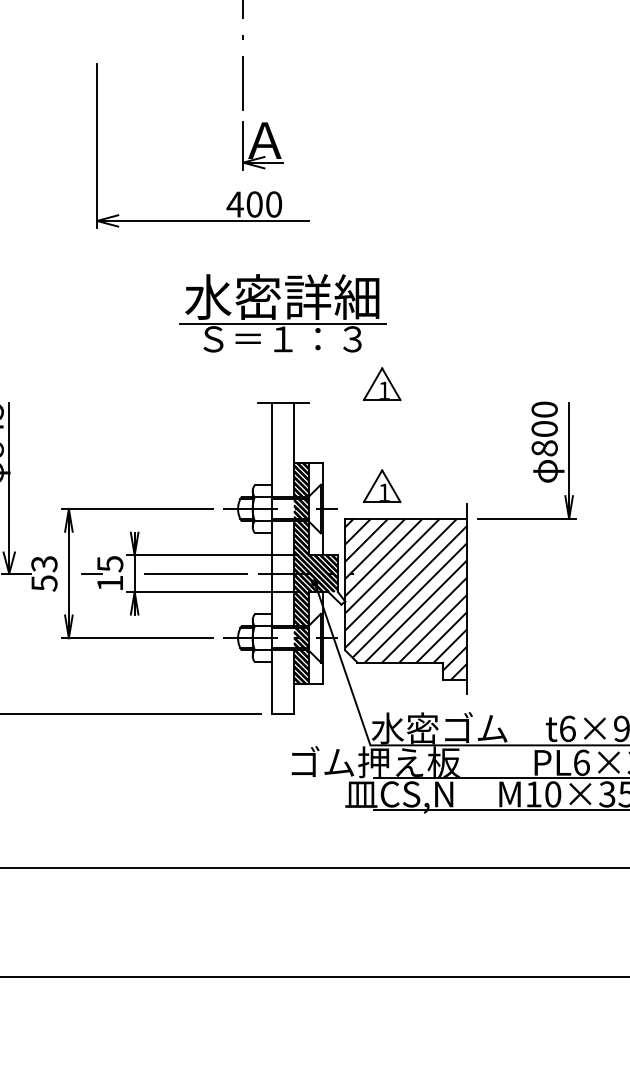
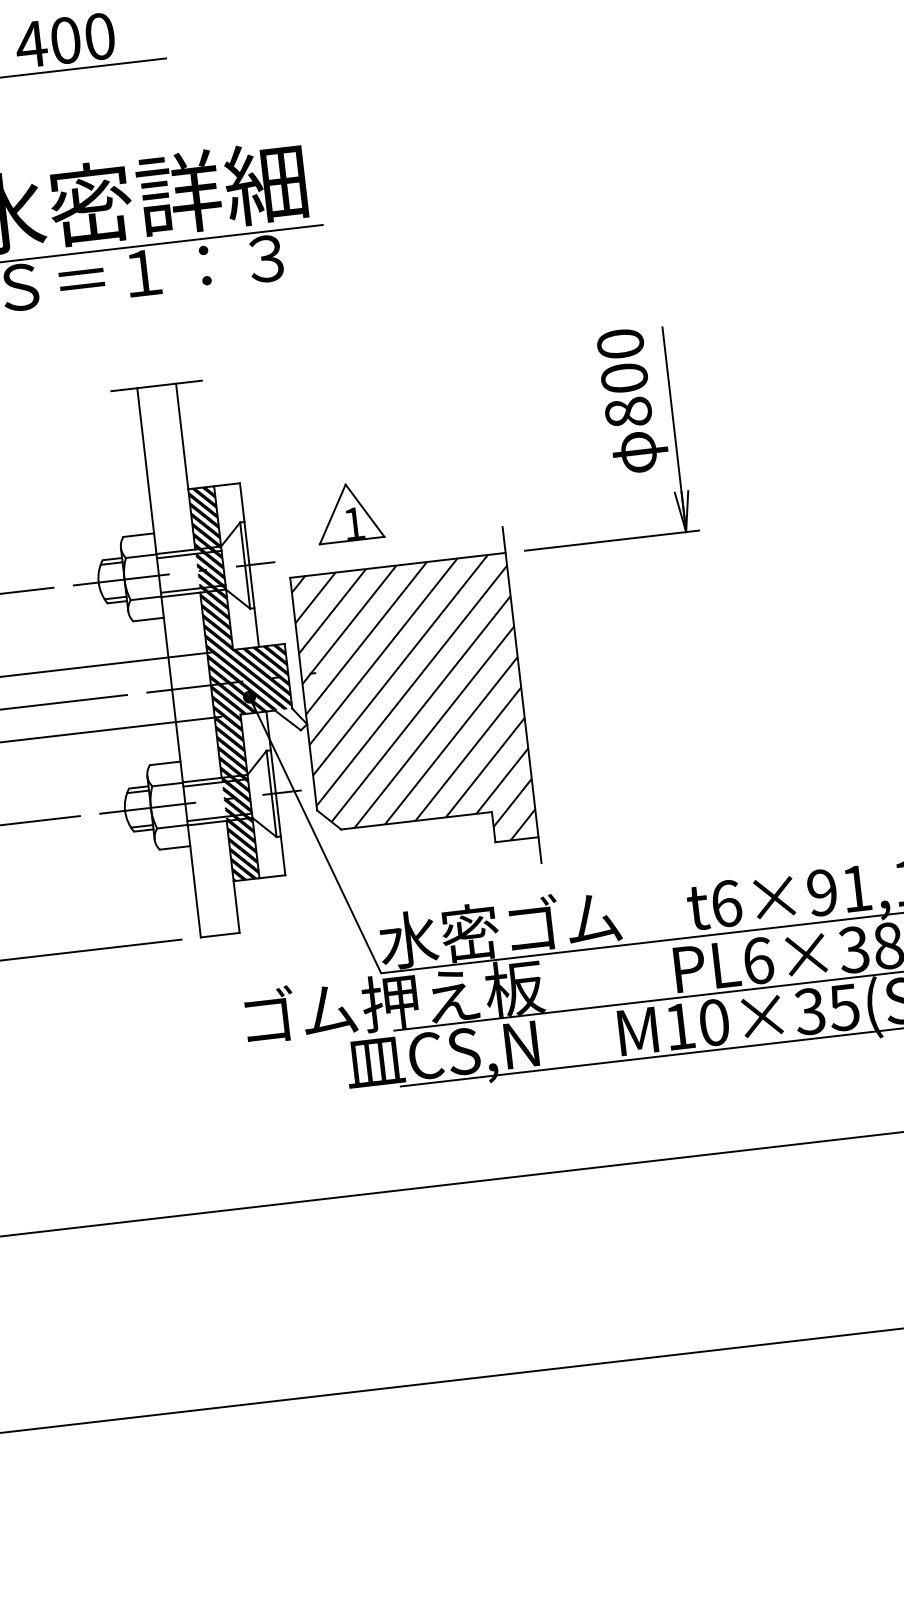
part: (381, 384) -> (326, 332), removed

